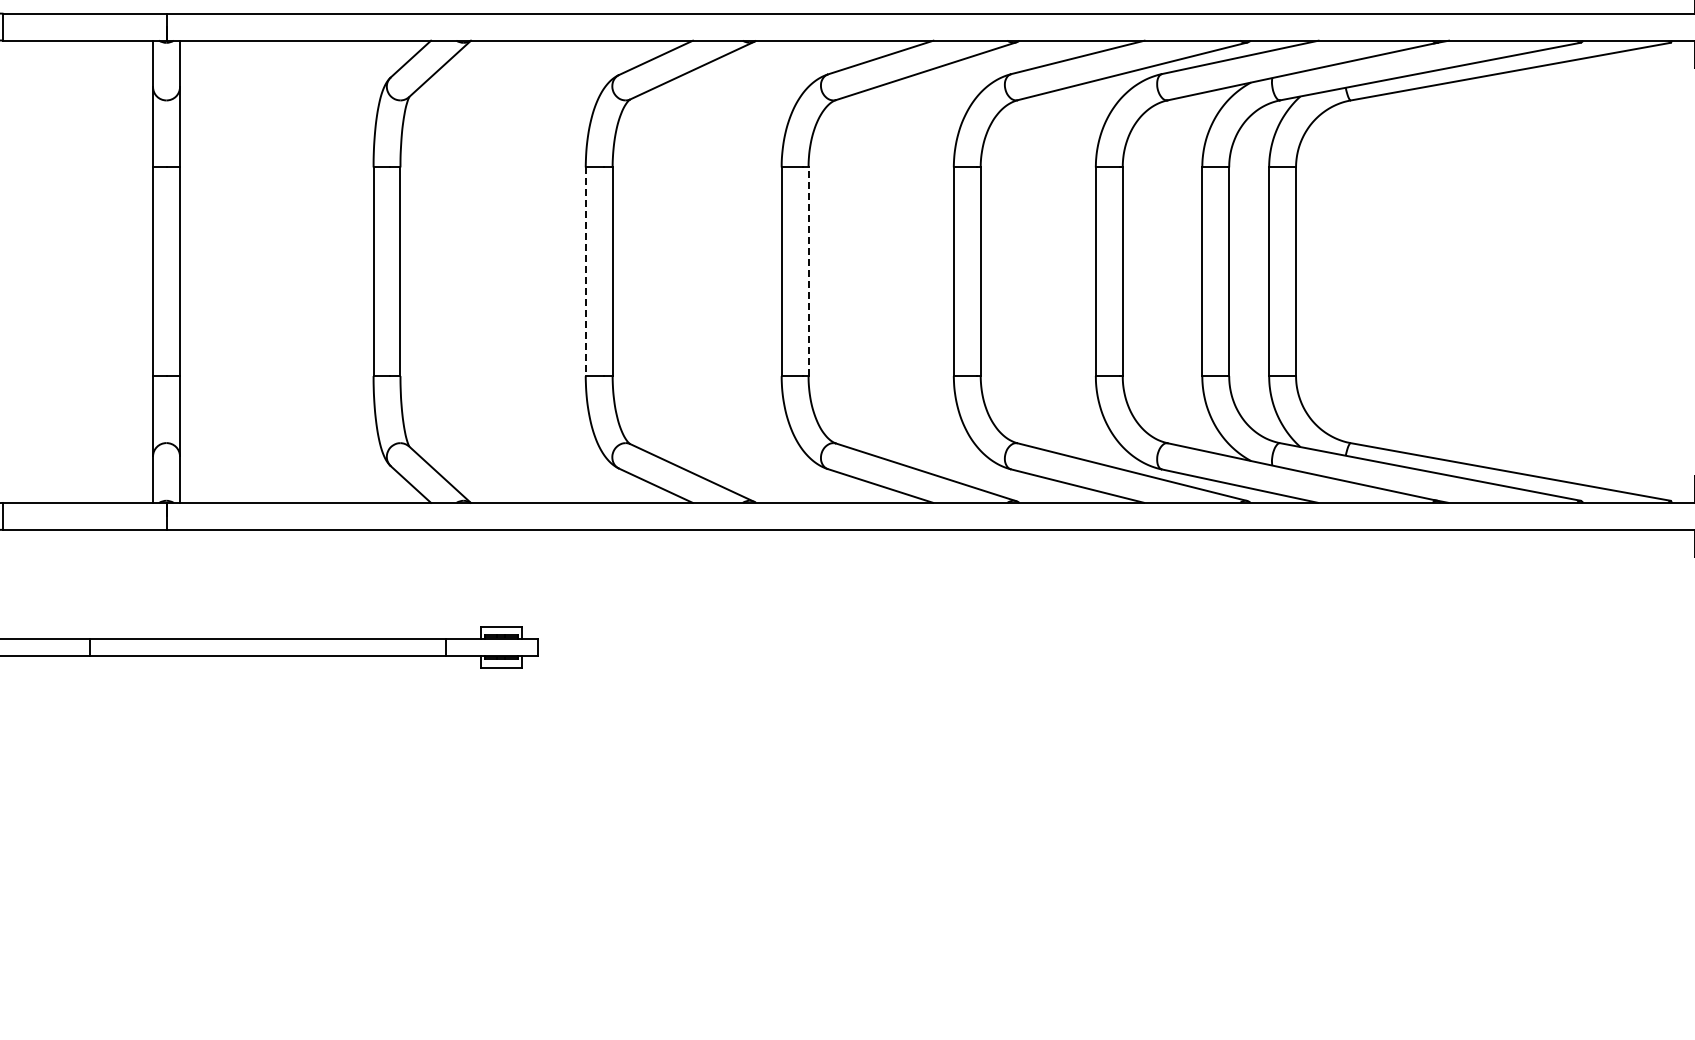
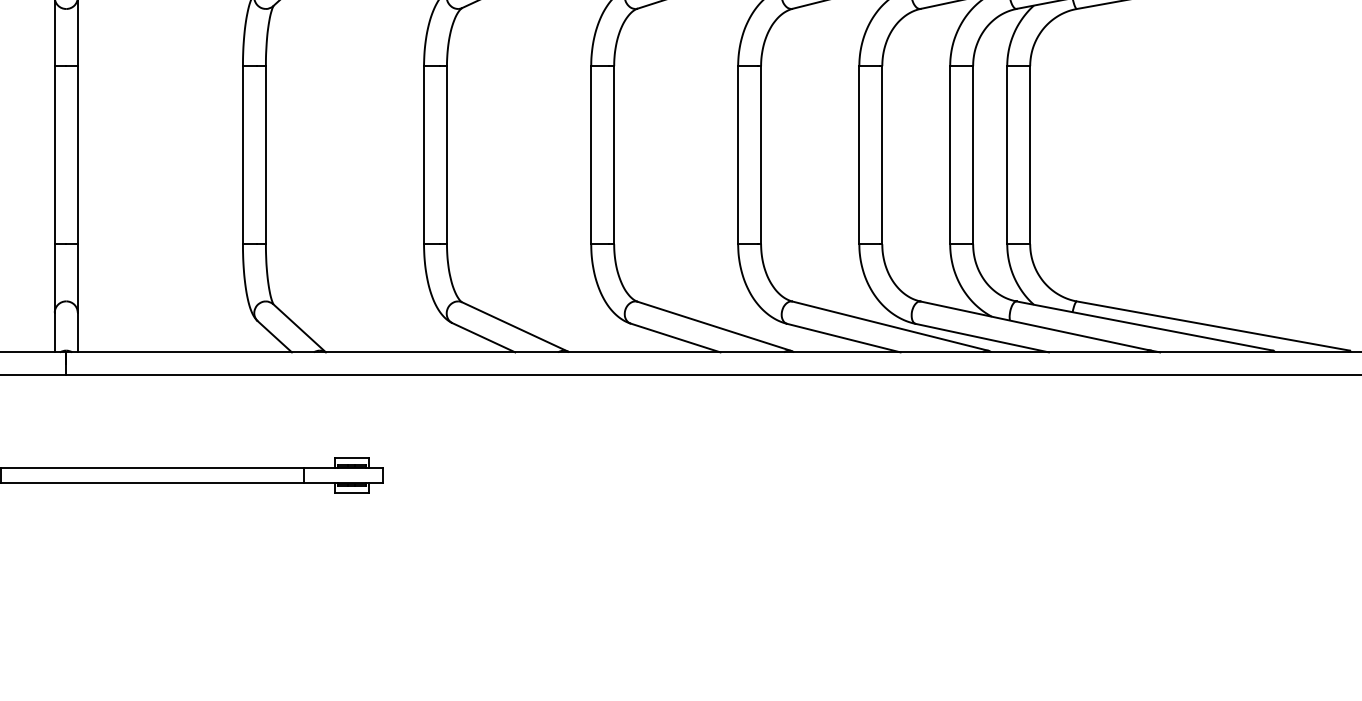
line: (808, 271) -> (614, 154), dashed -> solid
line: (585, 272) -> (423, 155), dashed -> solid

